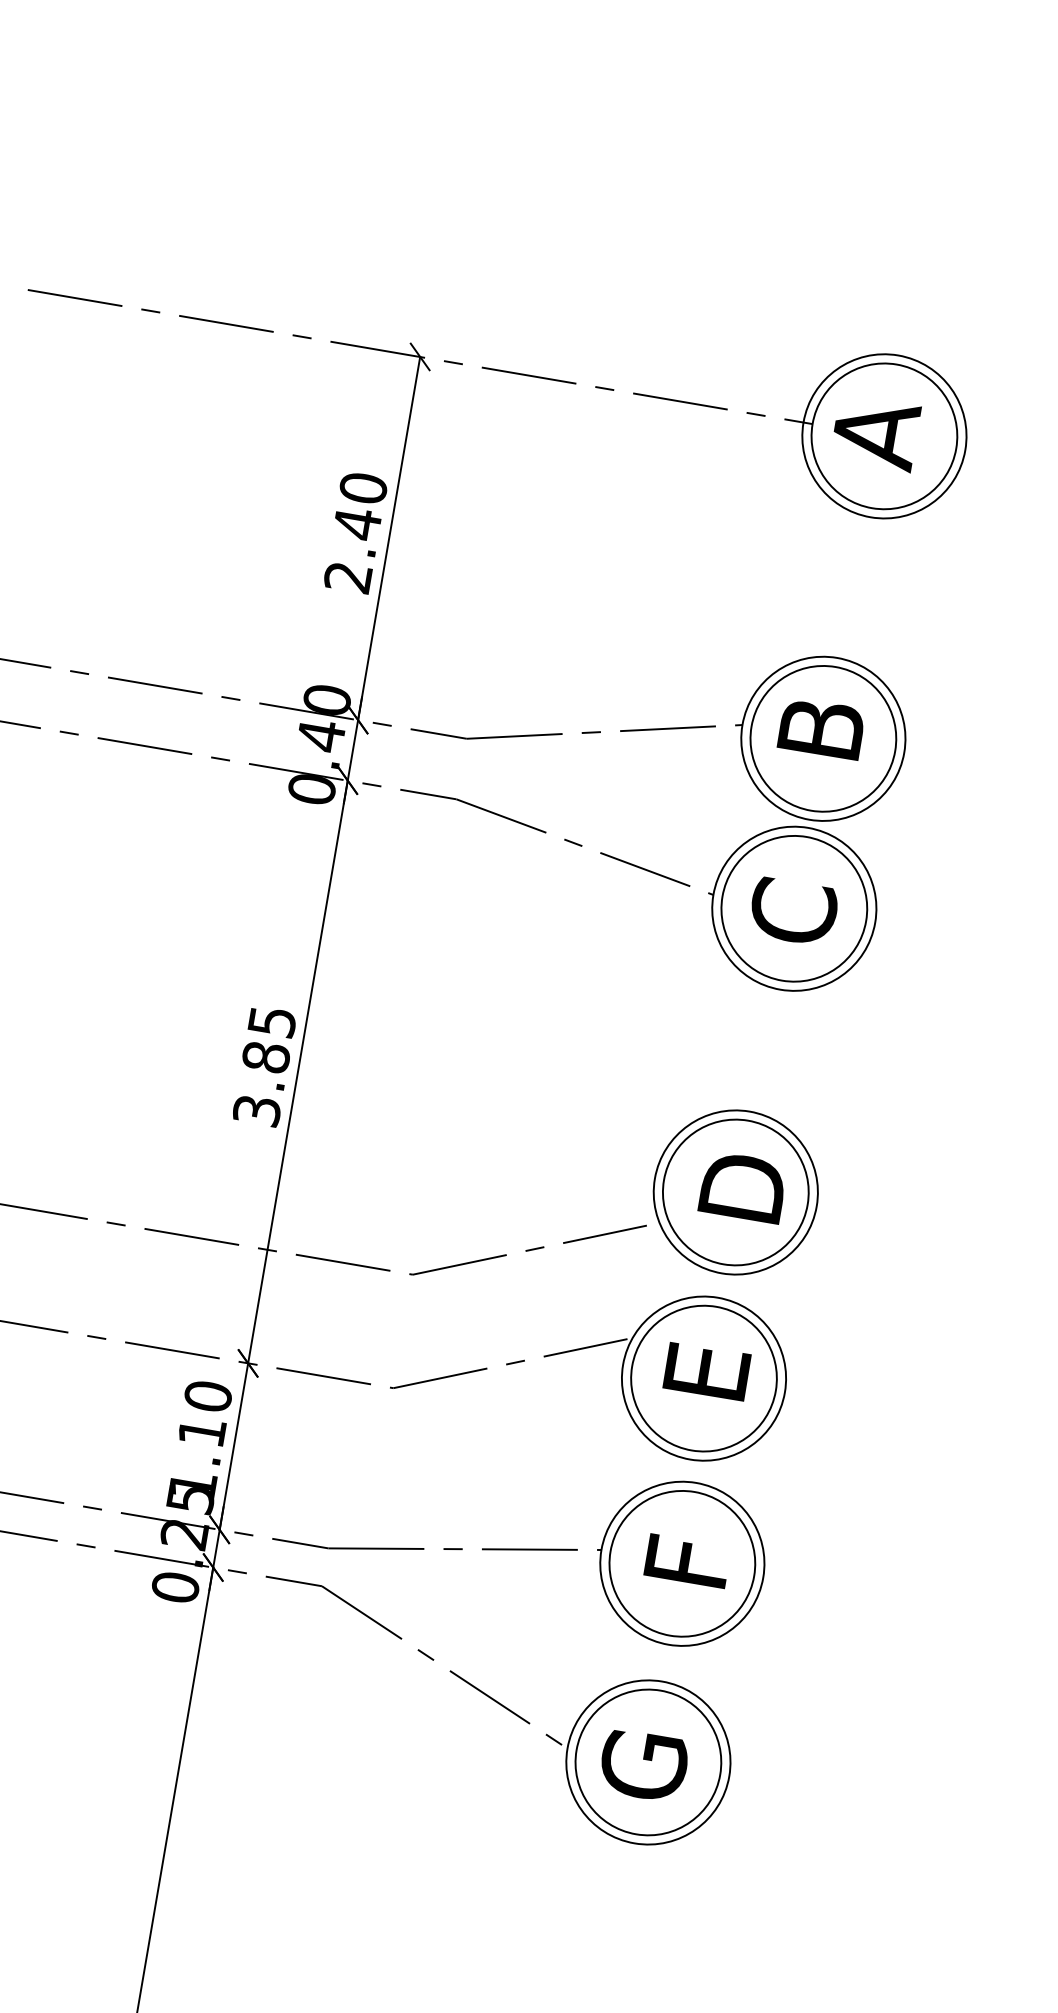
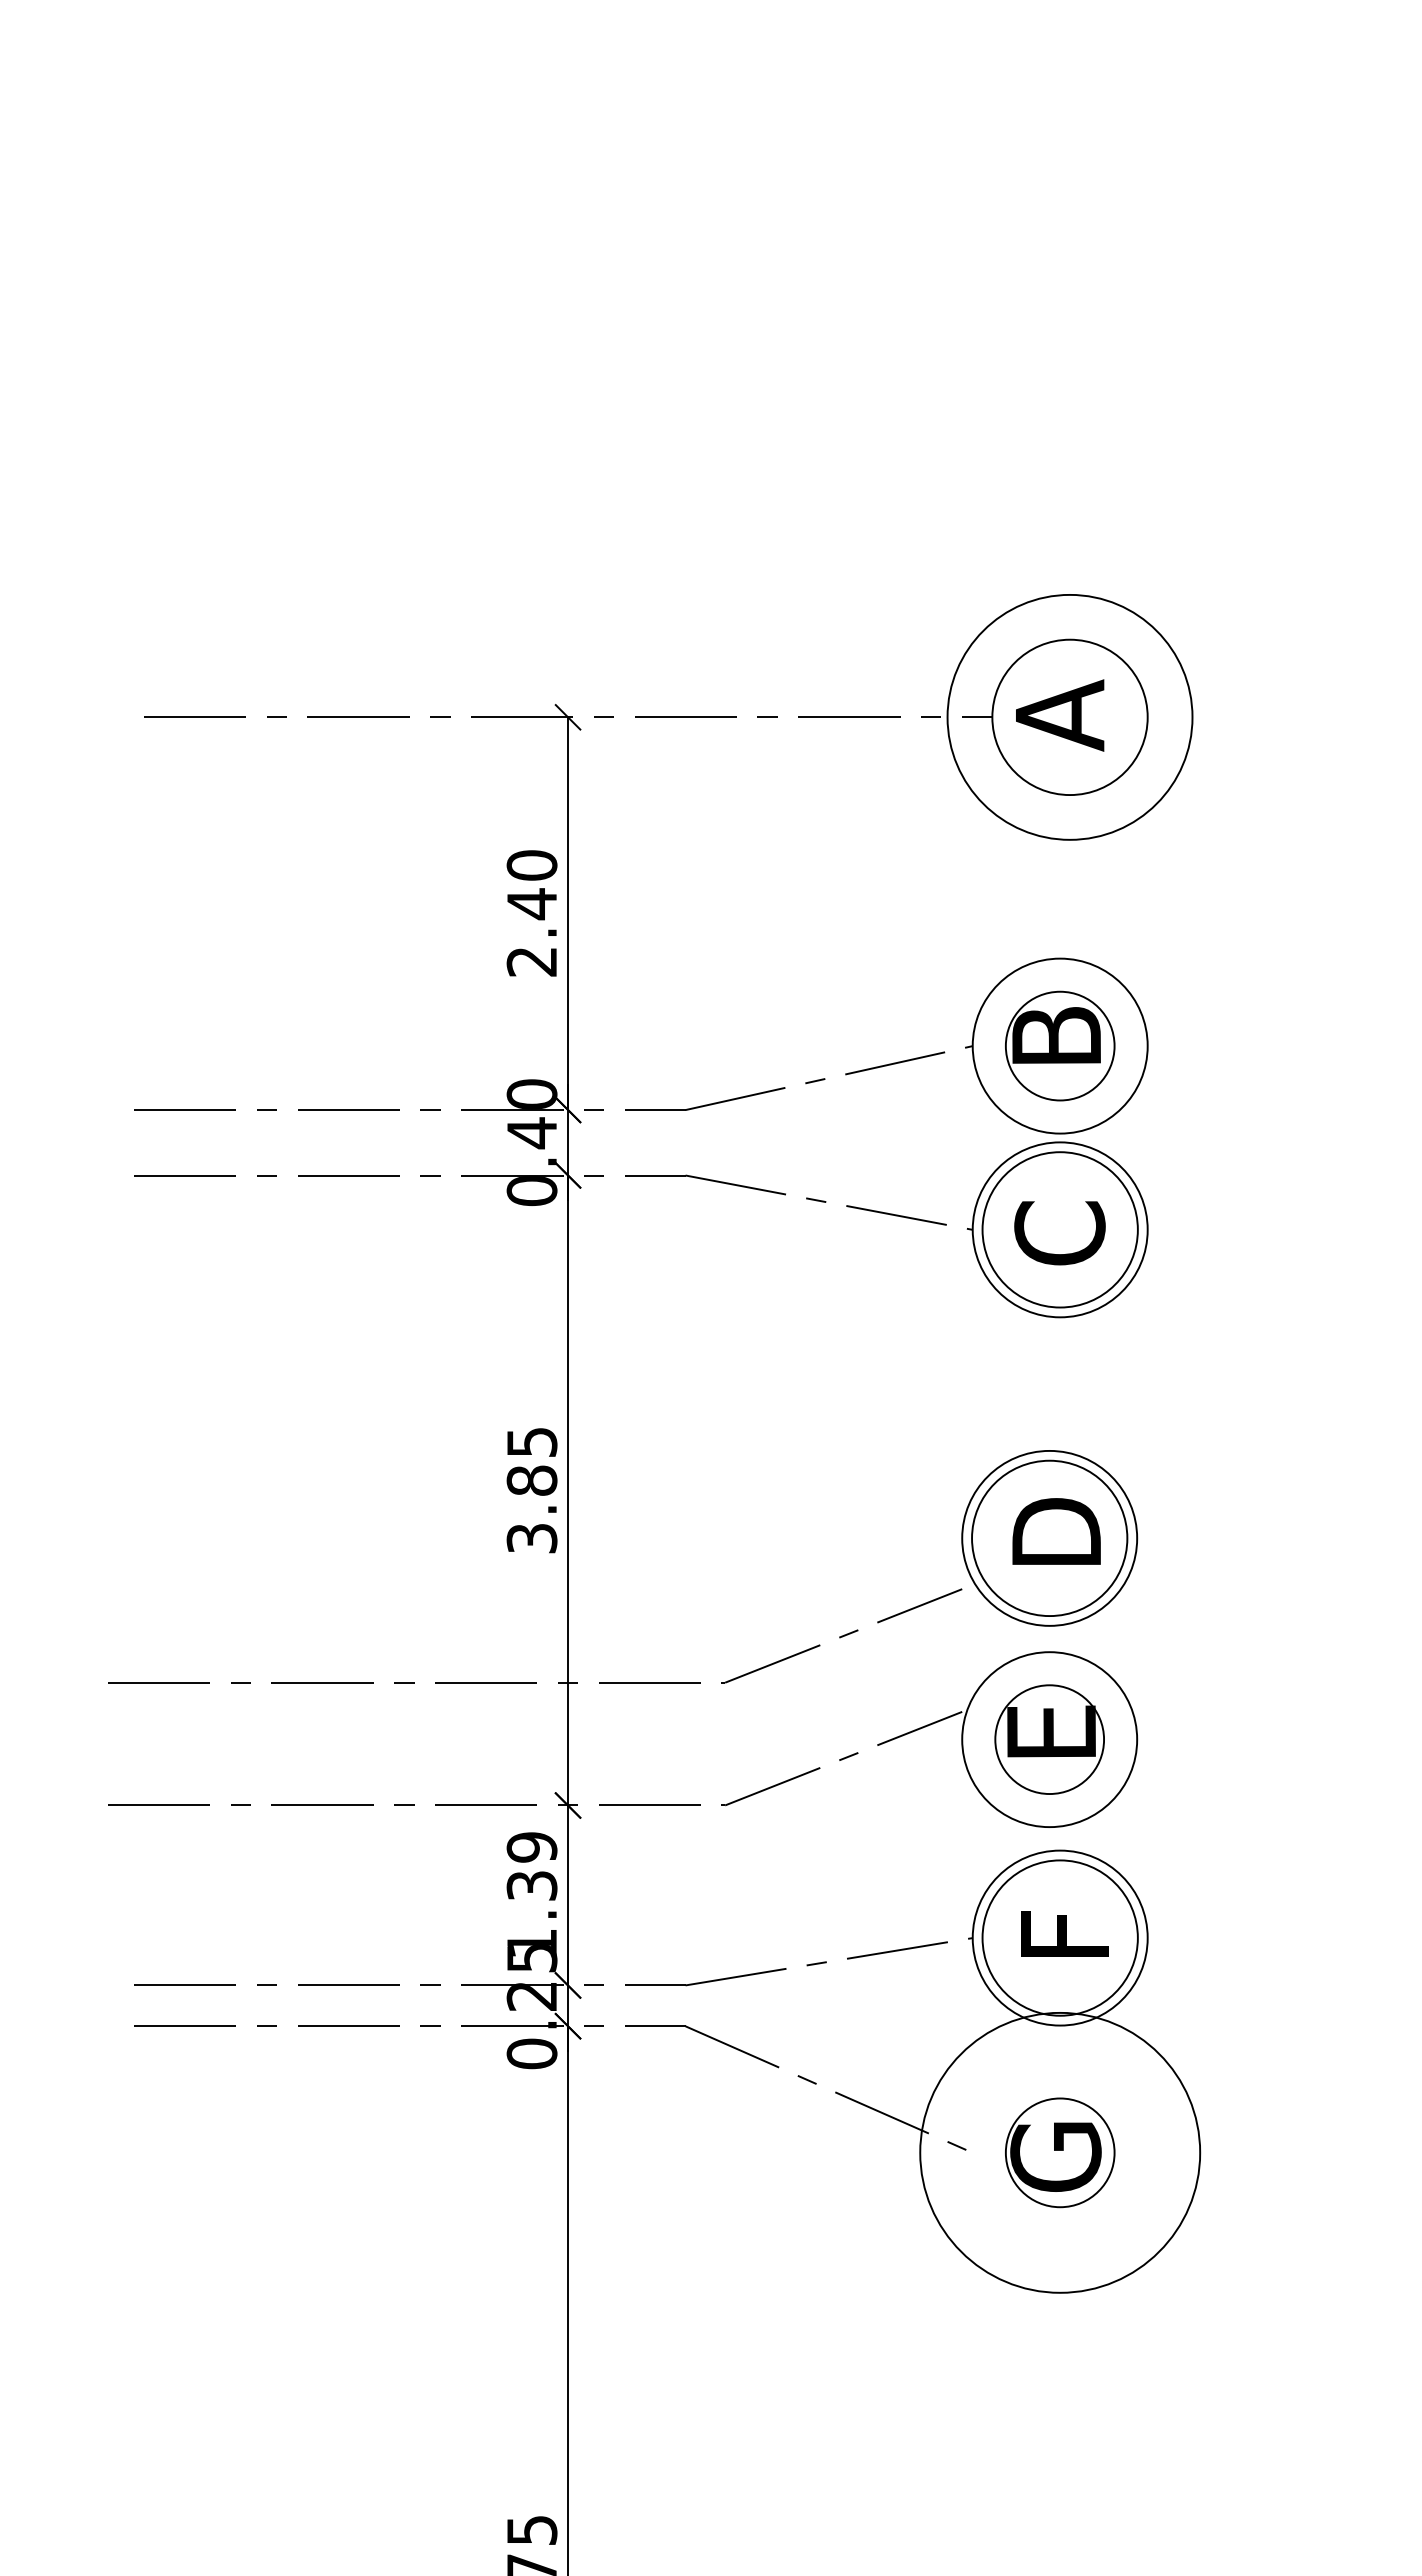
circle: (884, 435) -> (1069, 716), size x1.4
circle: (822, 738) -> (1059, 1045), size x0.7
circle: (703, 1378) -> (1049, 1739), size x0.7
text: (204, 1414) -> (531, 1866), 1.10 -> 1.39
circle: (647, 1762) -> (1059, 2152), size x0.7
circle: (647, 1762) -> (1059, 2152), size x1.6

